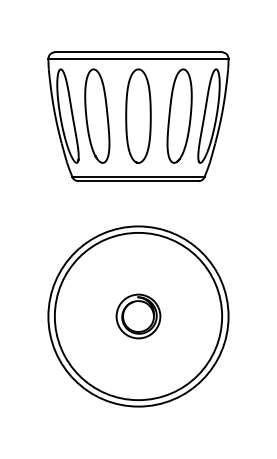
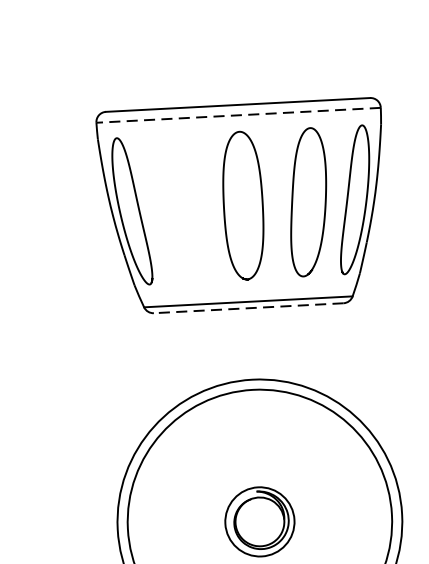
line: (138, 58) -> (238, 114), solid -> dashed
curve: (106, 115) -> (192, 207), removed
line: (138, 181) -> (248, 308), solid -> dashed

